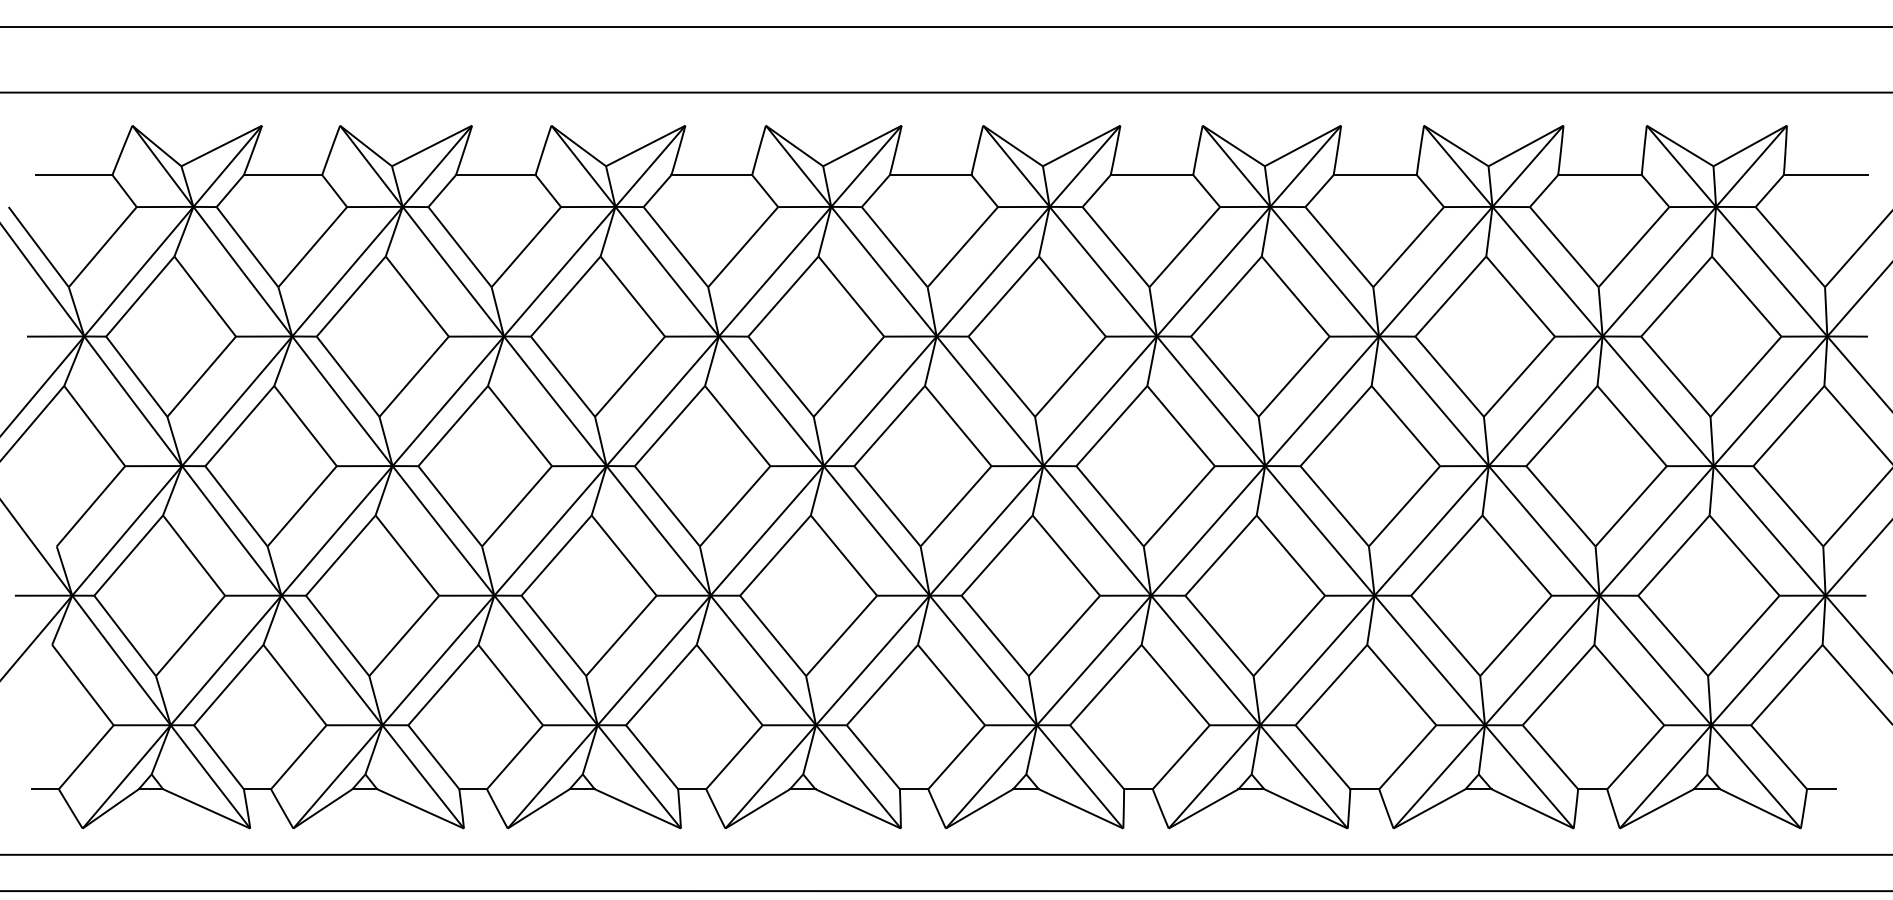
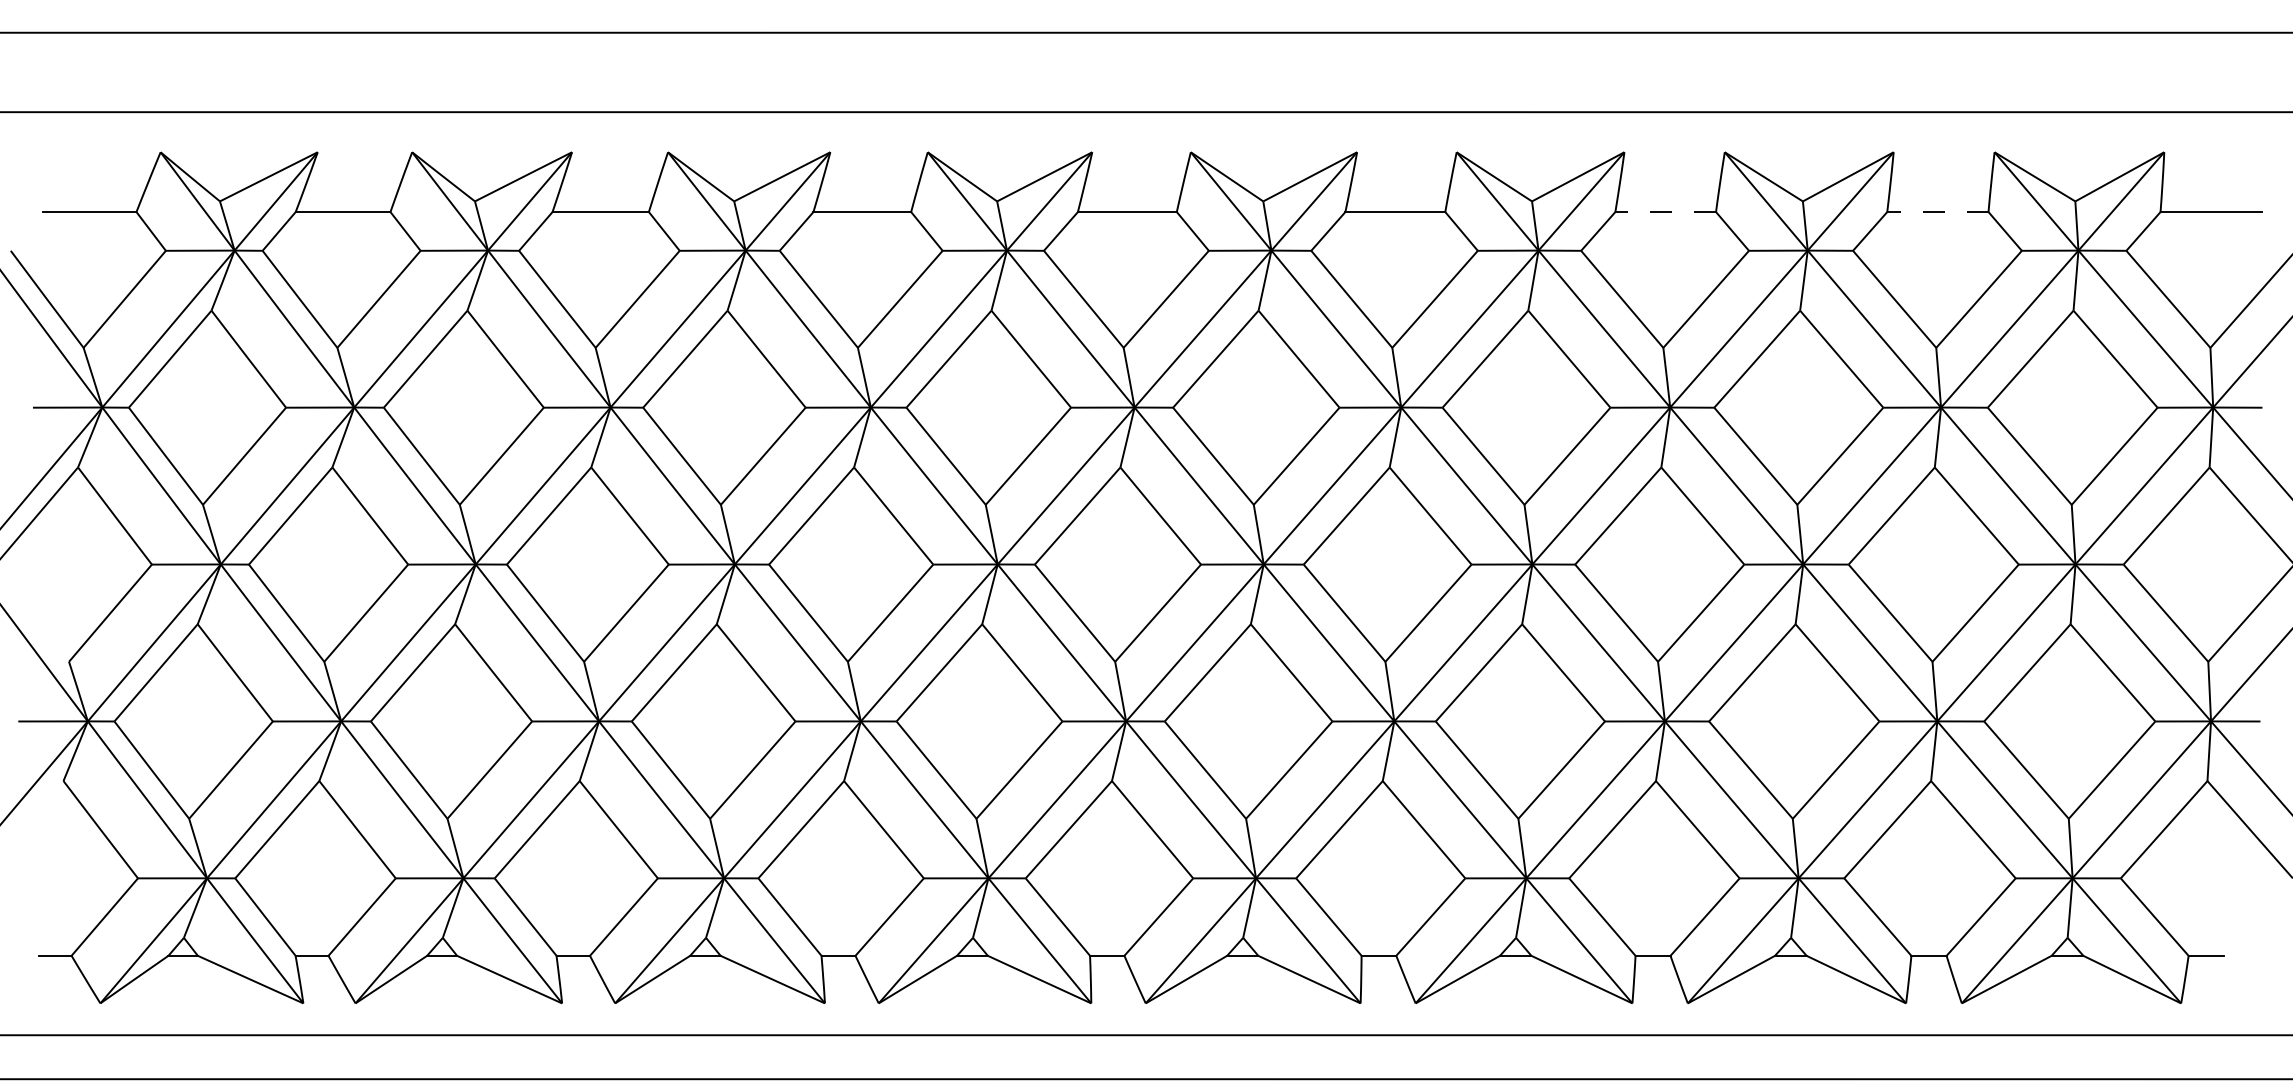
line: (1375, 175) -> (1666, 212), solid -> dashed
line: (1600, 175) -> (1938, 212), solid -> dashed

